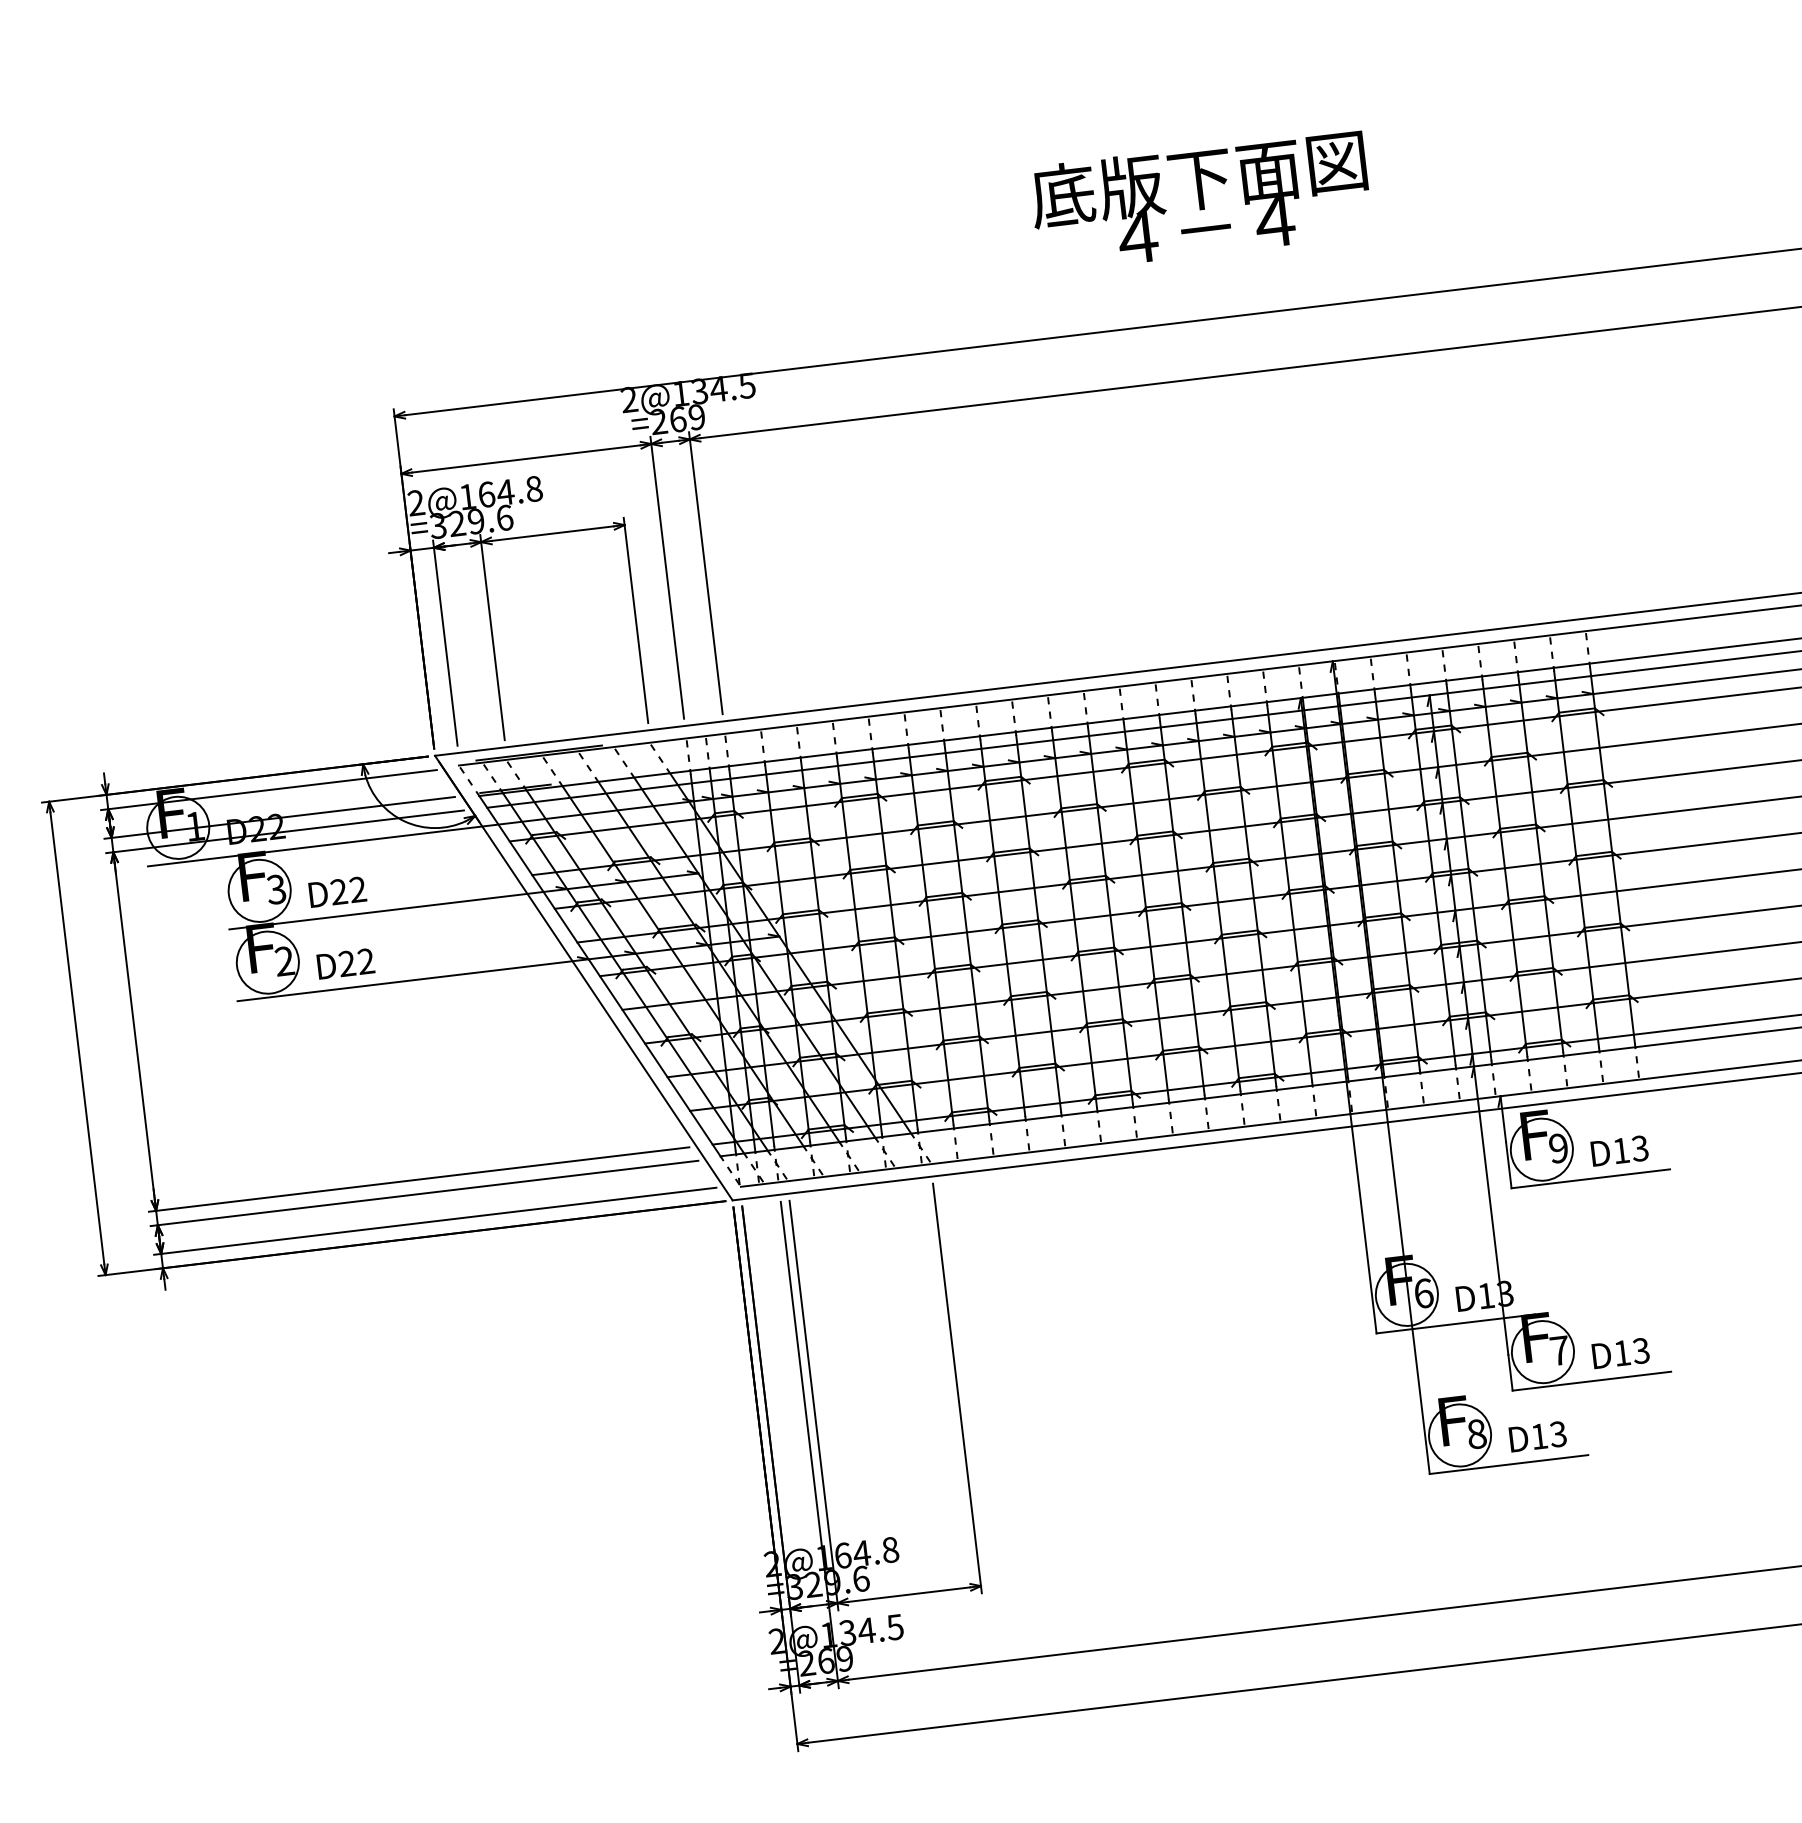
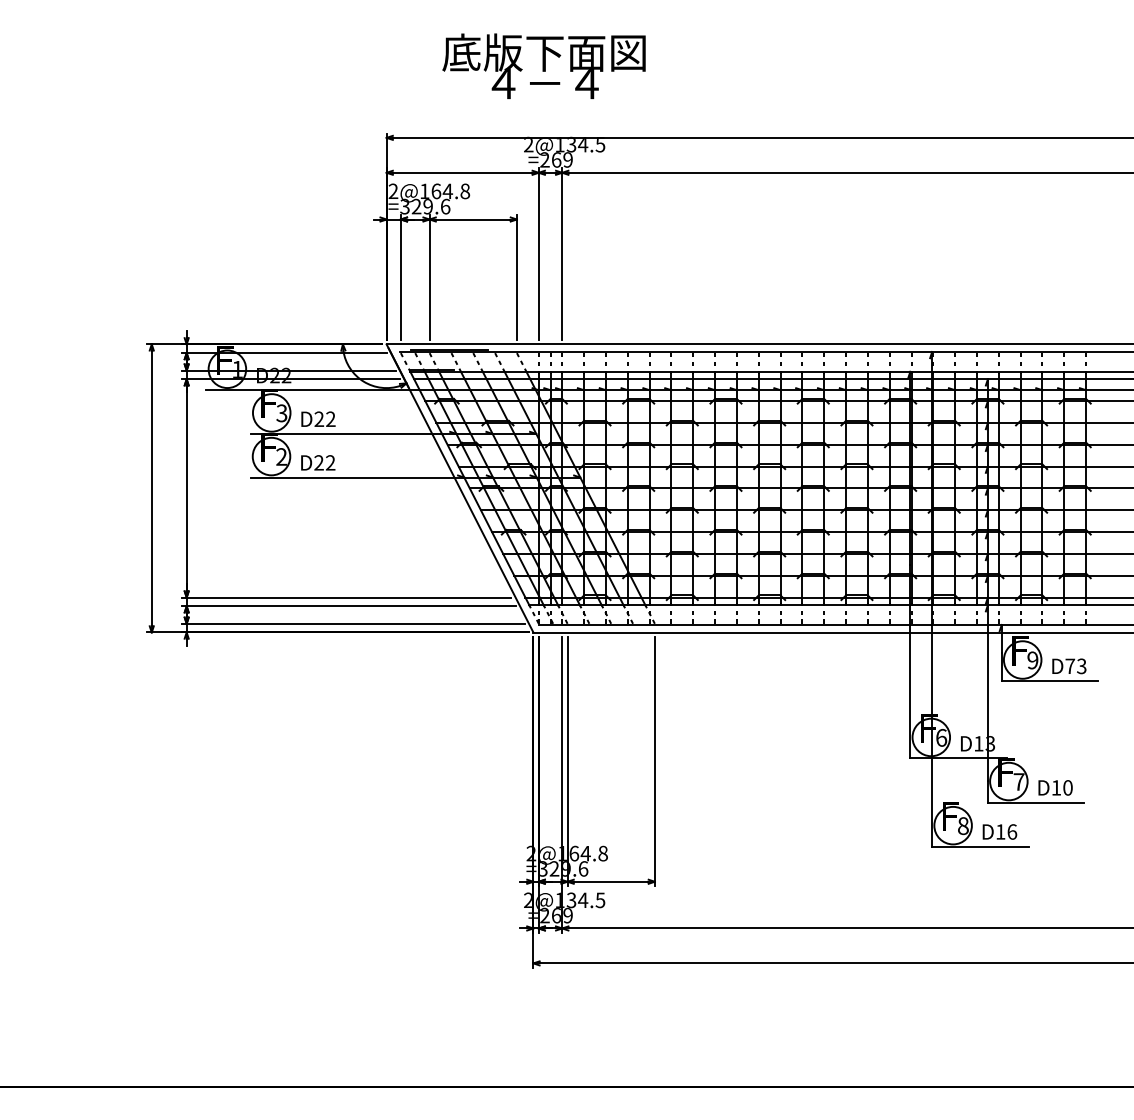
text: (1199, 199) -> (543, 65), moved
text: (1621, 1149) -> (1070, 665), D13 -> D73
text: (1640, 1350) -> (1067, 787), D13 -> D10
text: (1558, 1433) -> (1012, 831), D13 -> D16

